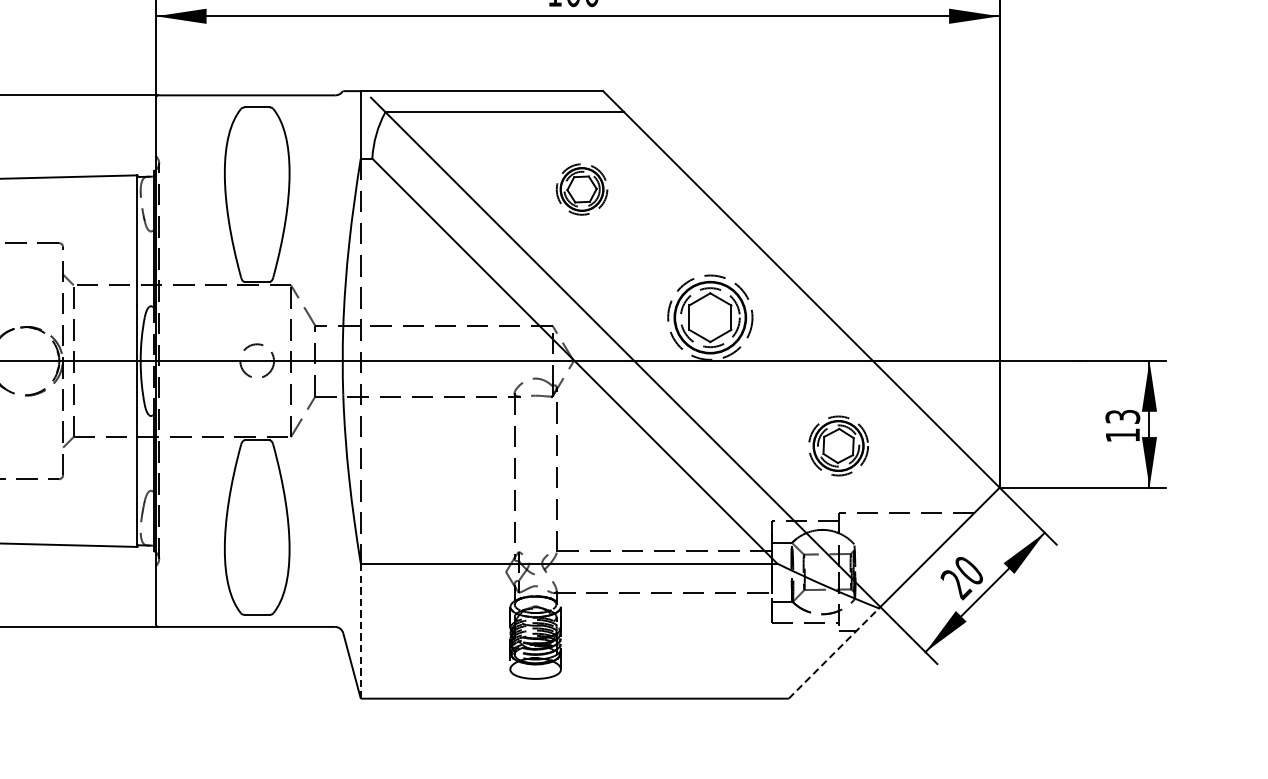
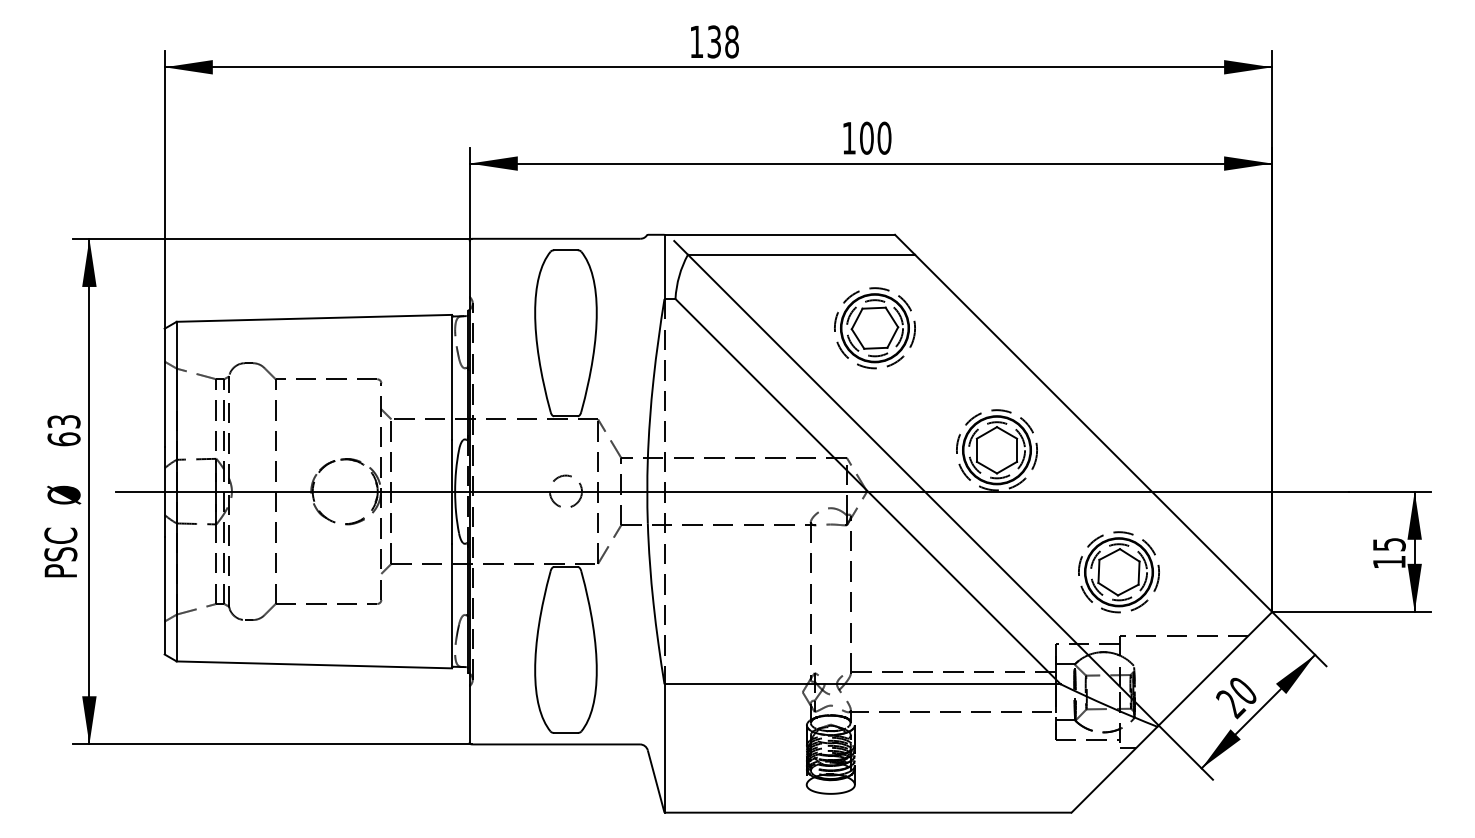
part: (581, 189) -> (874, 328), size x1.67
text: (1121, 416) -> (1388, 544), 13 -> 15
part: (838, 446) -> (1118, 572), size x1.43
line: (360, 630) -> (664, 747), dashed -> solid
line: (833, 653) -> (1114, 769), dashed -> solid

